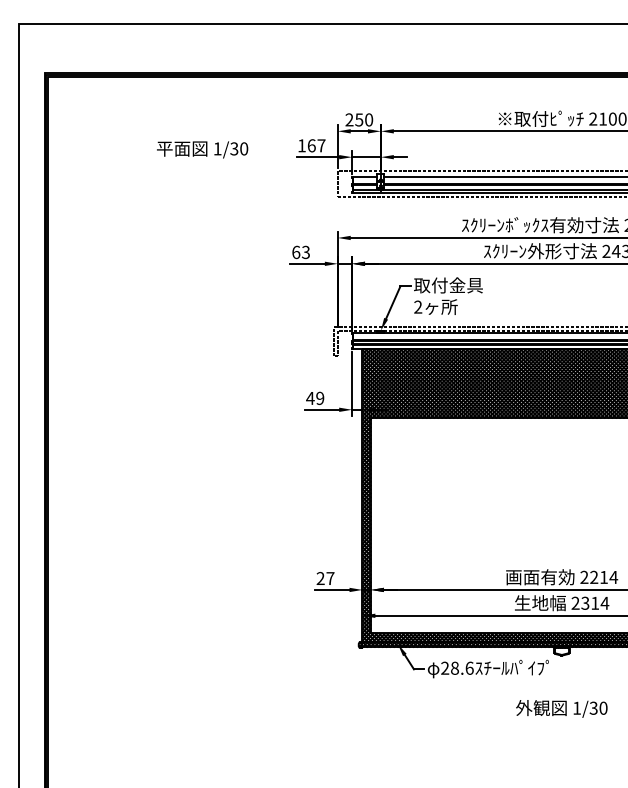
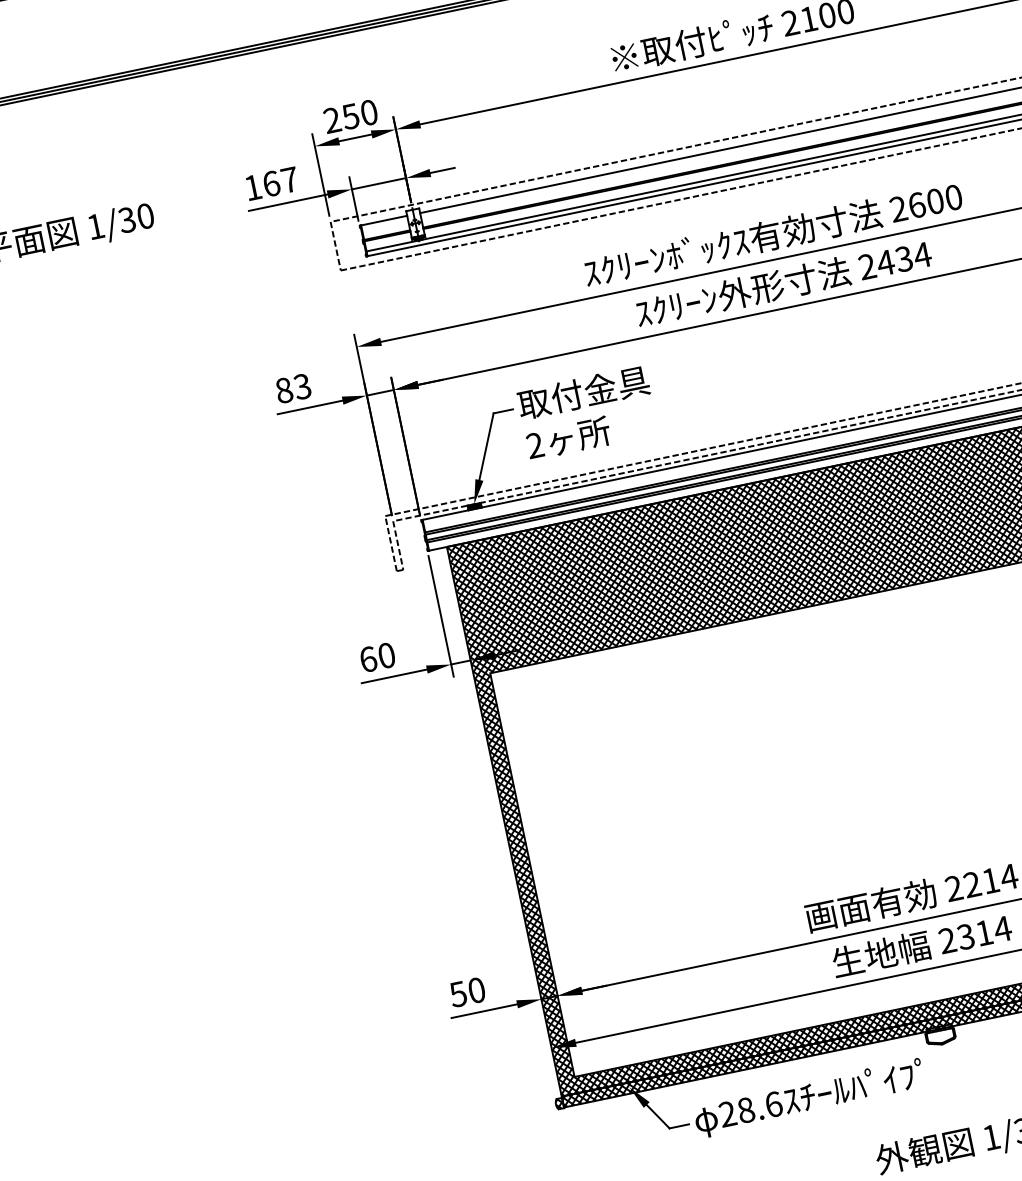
text: (296, 251) -> (284, 388), 63 -> 83
text: (315, 397) -> (377, 655), 49 -> 60
text: (325, 578) -> (467, 992), 27 -> 50

